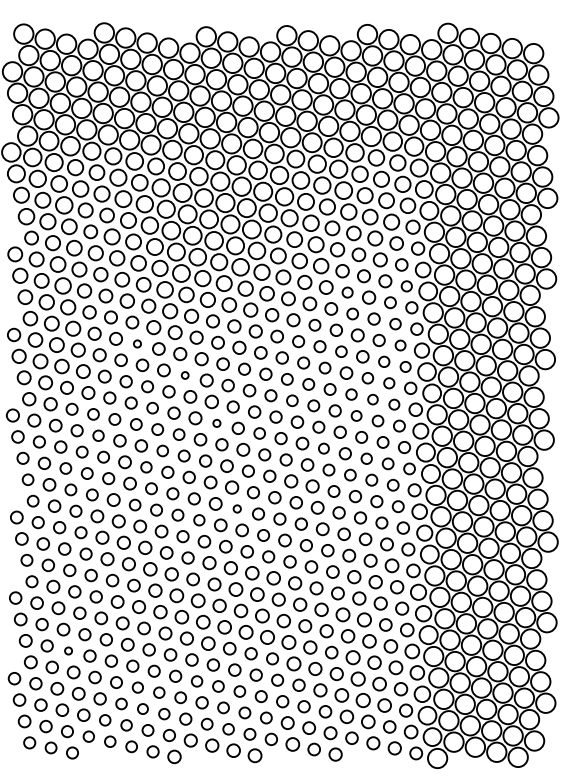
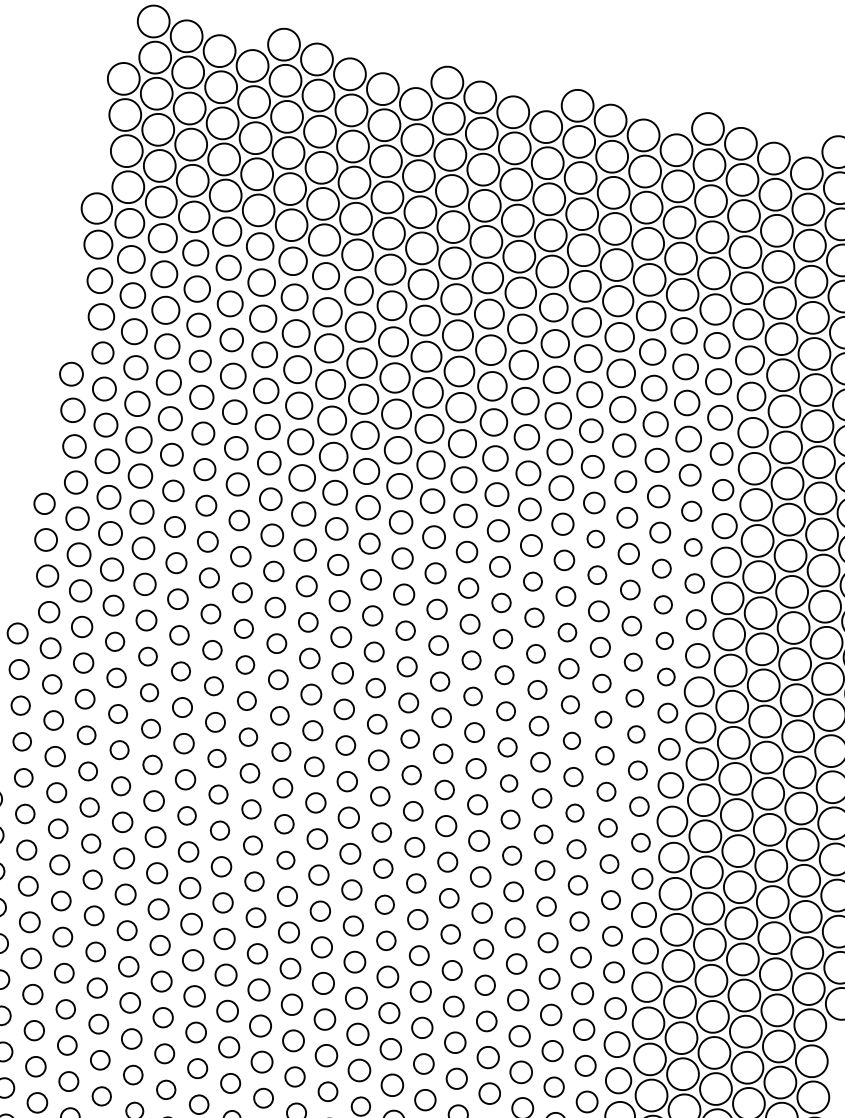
circle: (137, 343) -> (241, 555), size x1.67
circle: (184, 375) -> (306, 622), size x1.67
circle: (216, 423) -> (343, 709), size x1.67
circle: (237, 508) -> (351, 853), size x1.67
circle: (68, 650) -> (34, 1029), size x1.67

